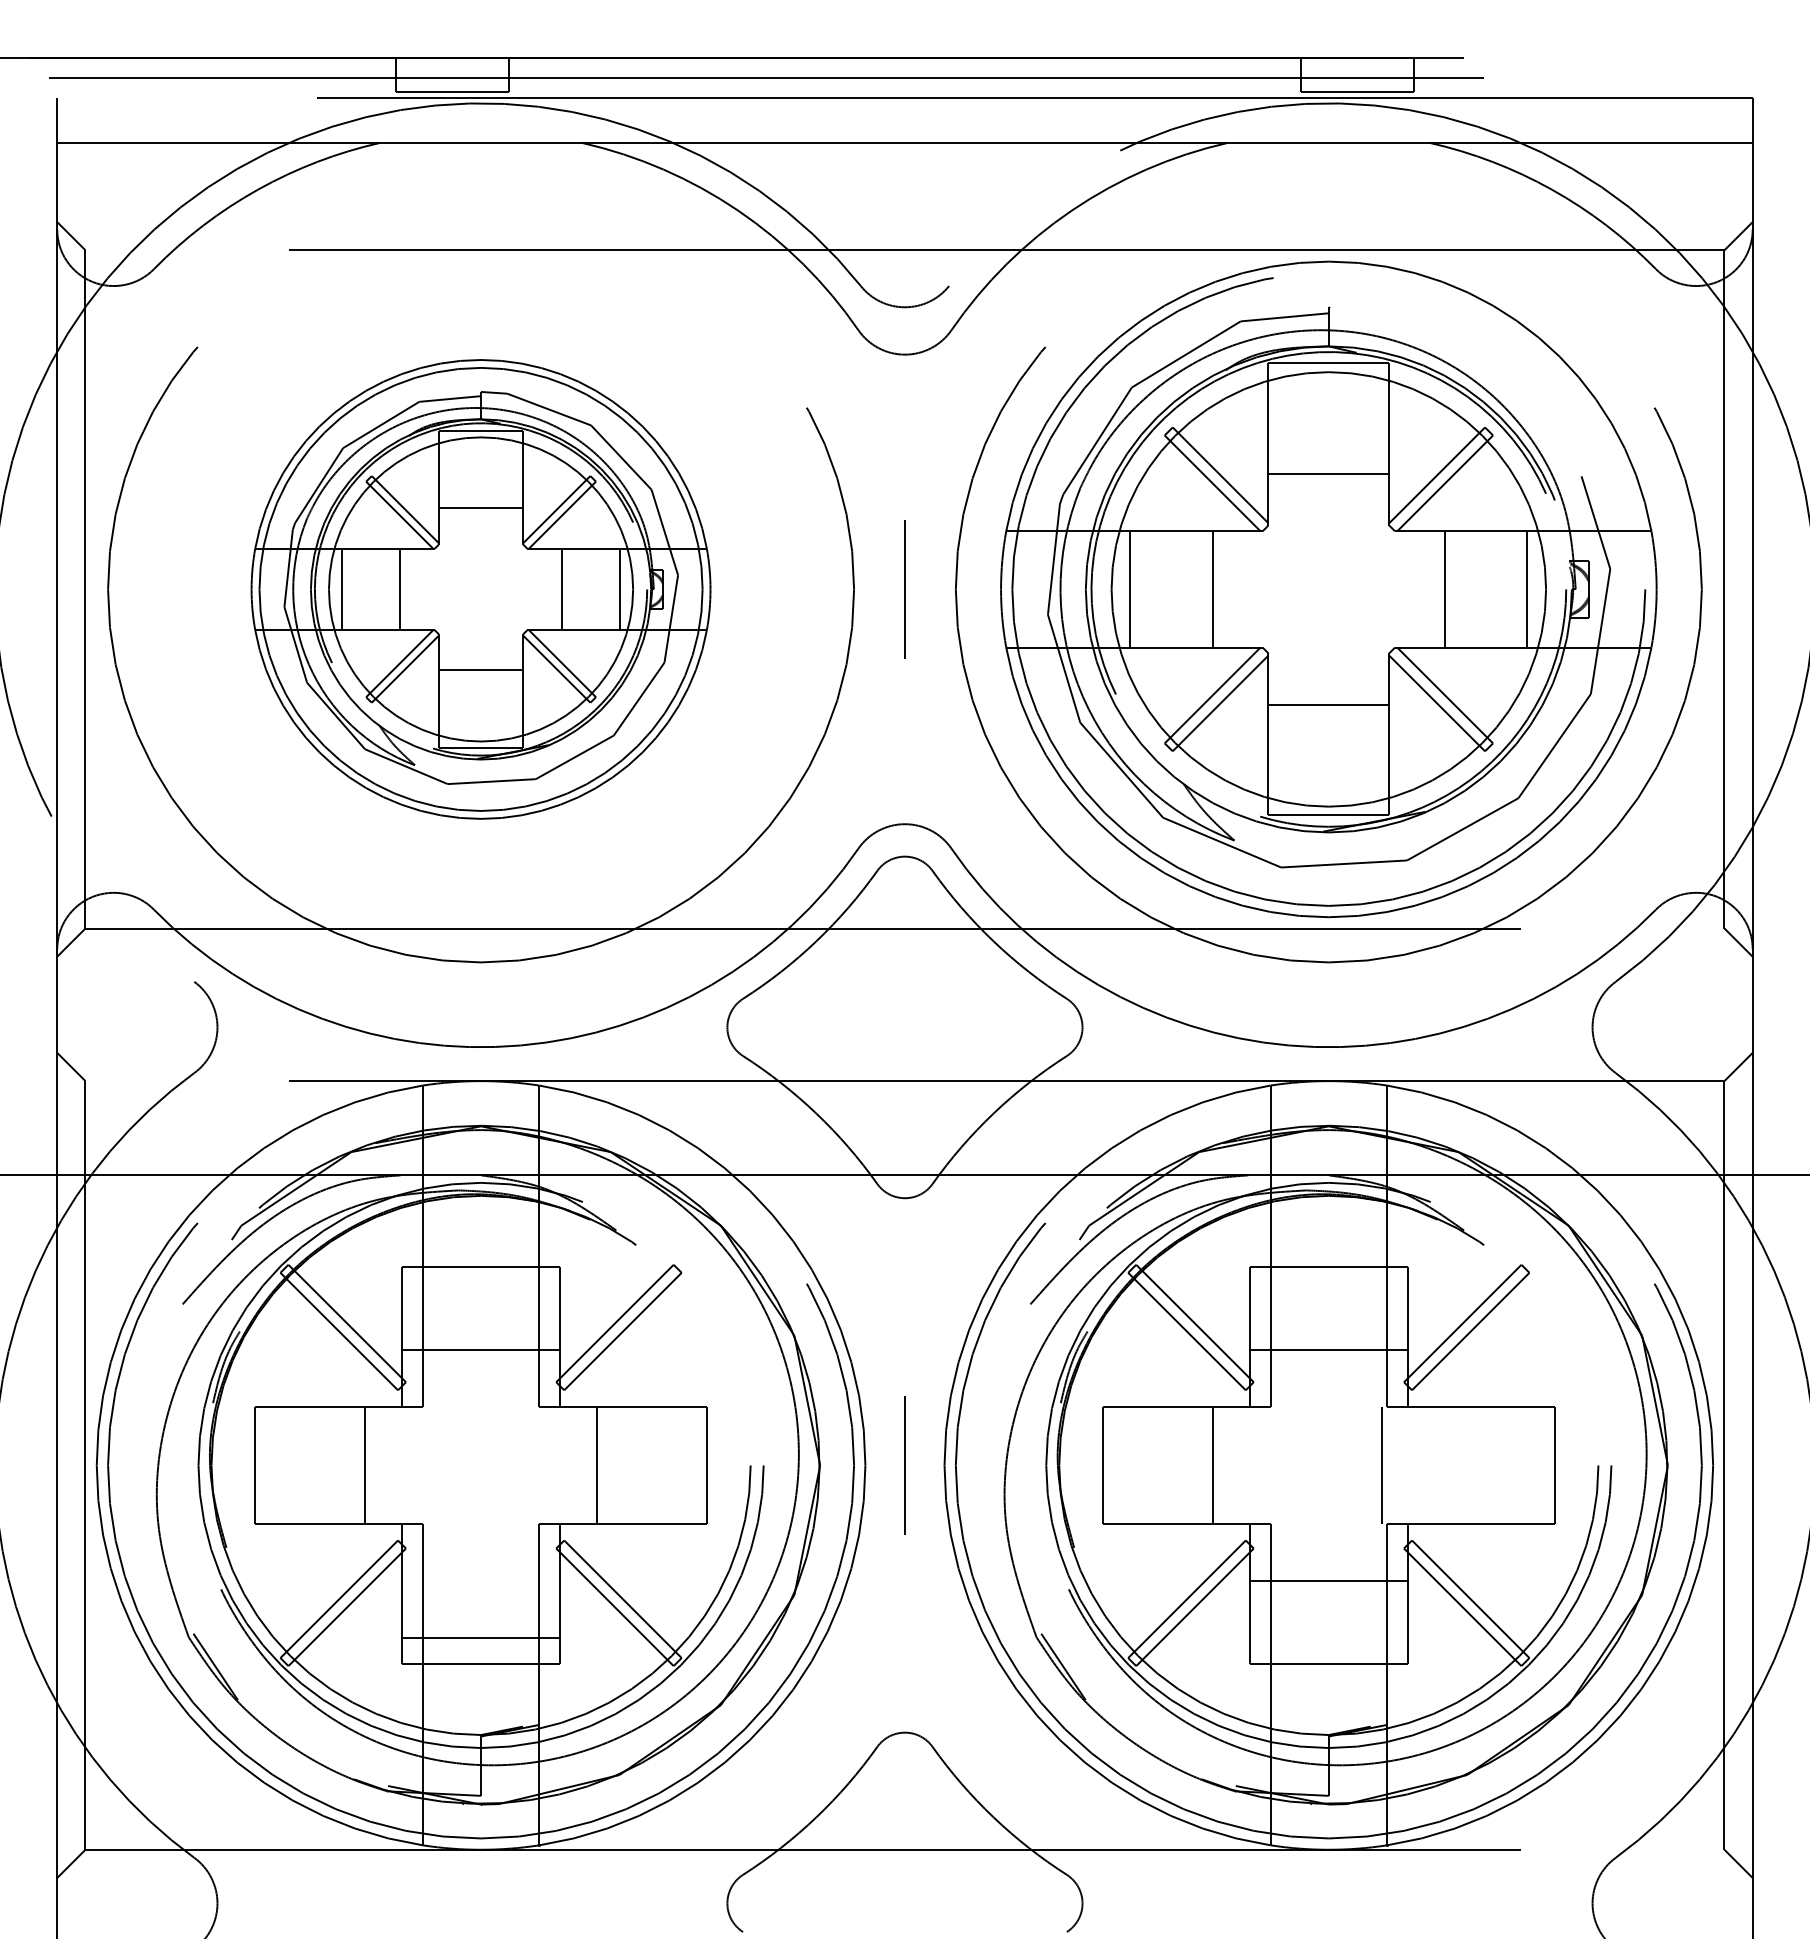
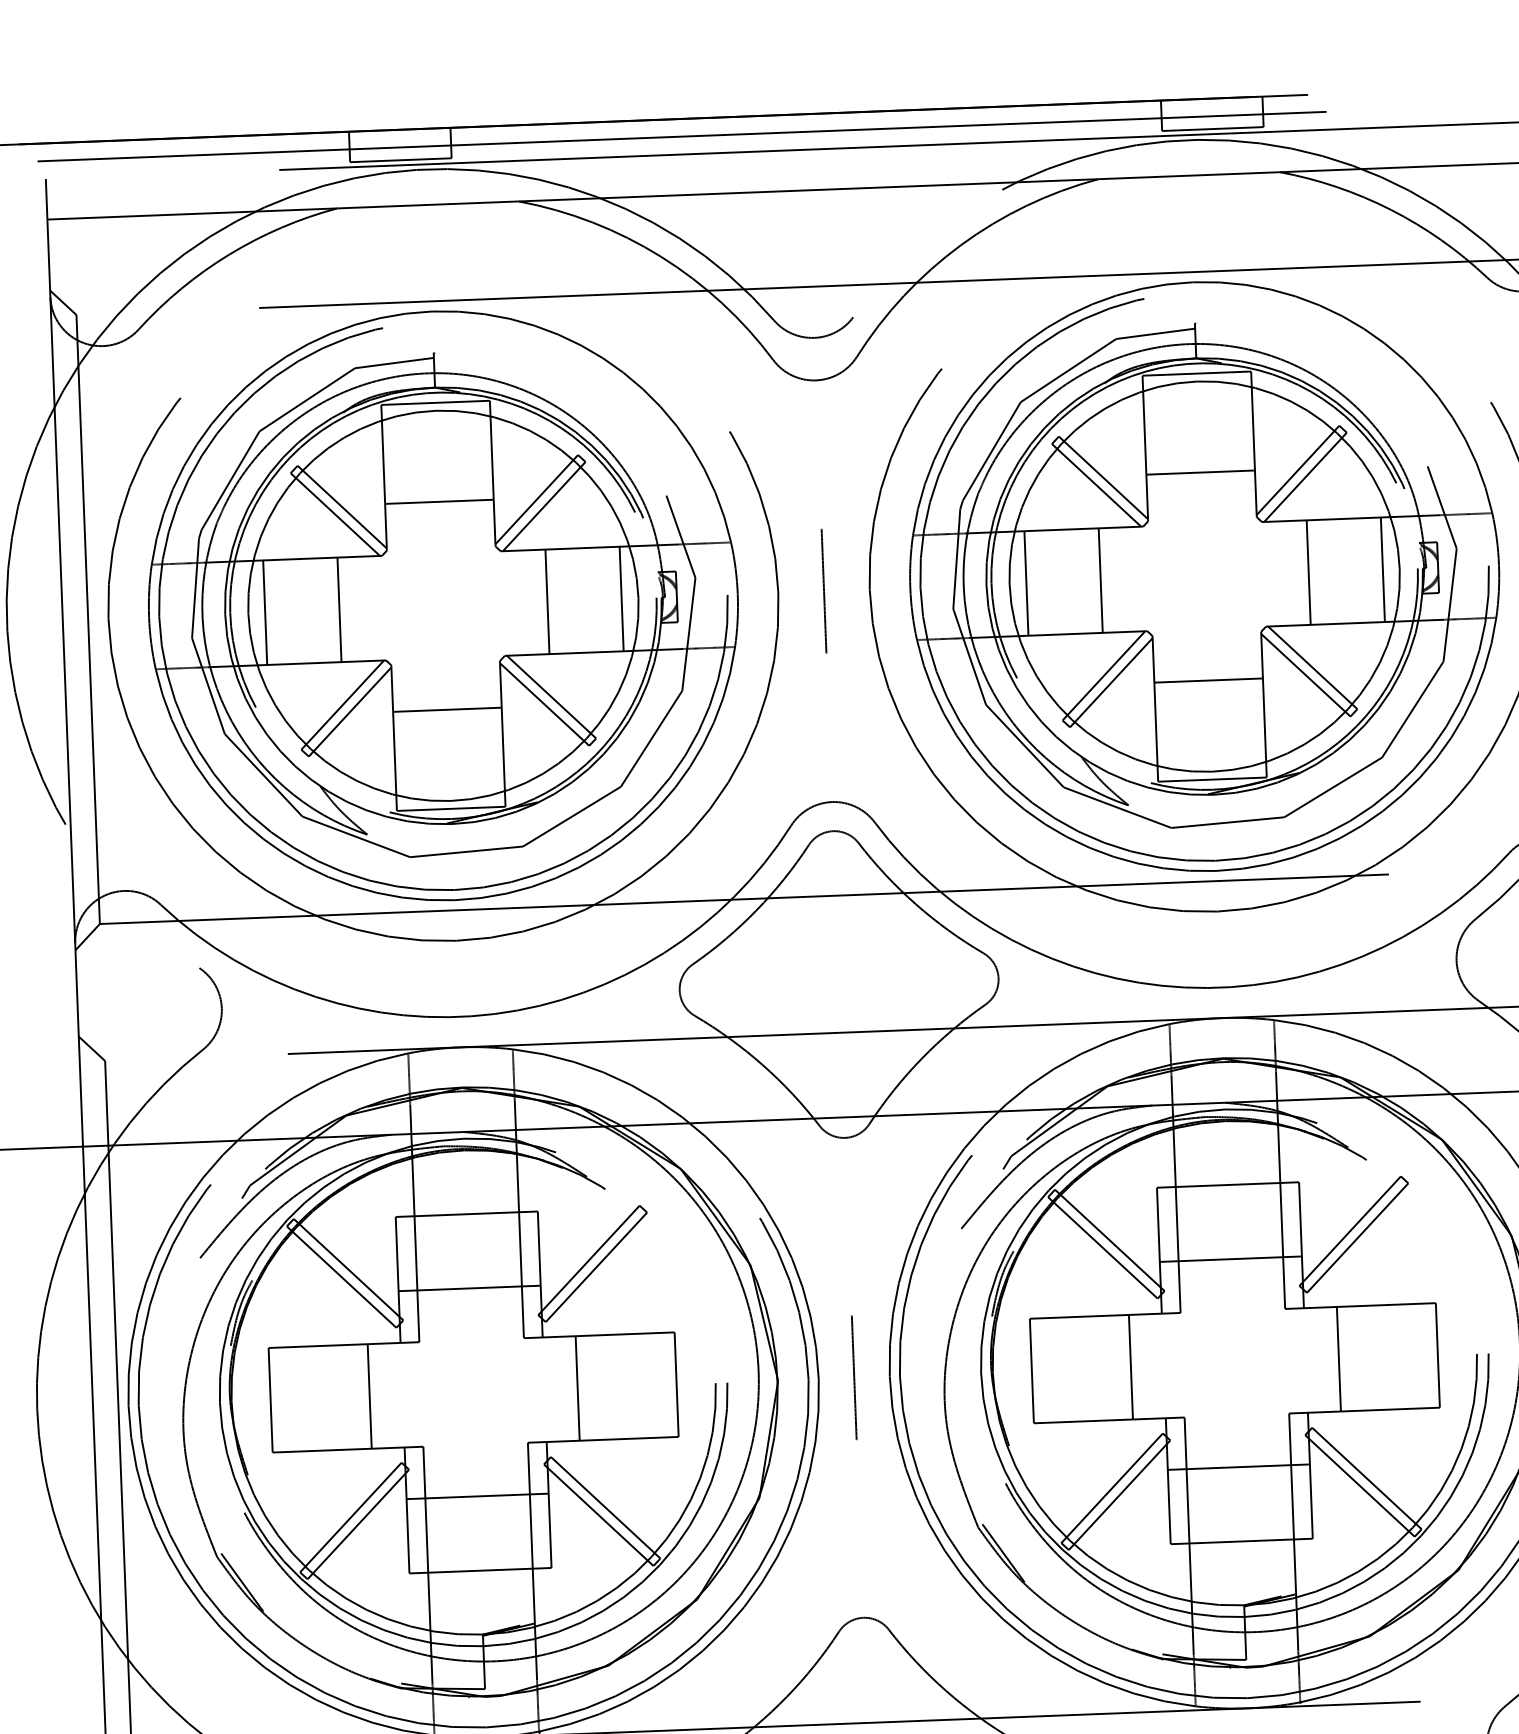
part: (480, 589) -> (442, 605), size x1.43
line: (1381, 1465) -> (1338, 1359), moved
line: (480, 1638) -> (477, 1496), moved

